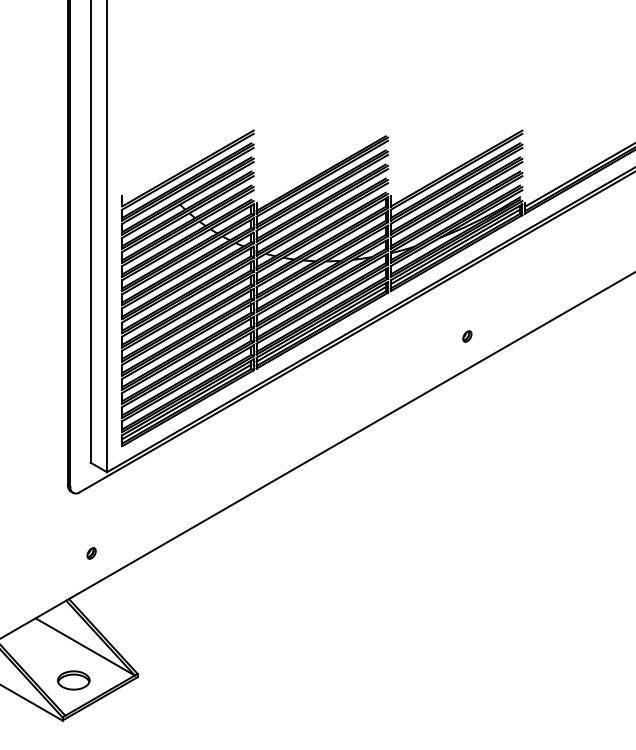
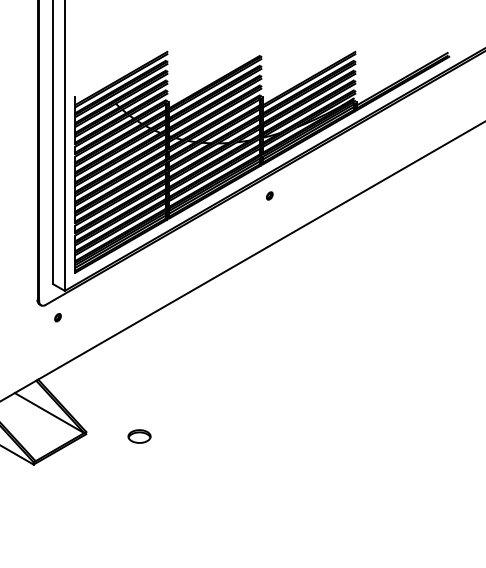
part: (466, 335) -> (269, 195), moved
part: (90, 553) -> (57, 317), moved
part: (73, 680) -> (139, 436), moved

